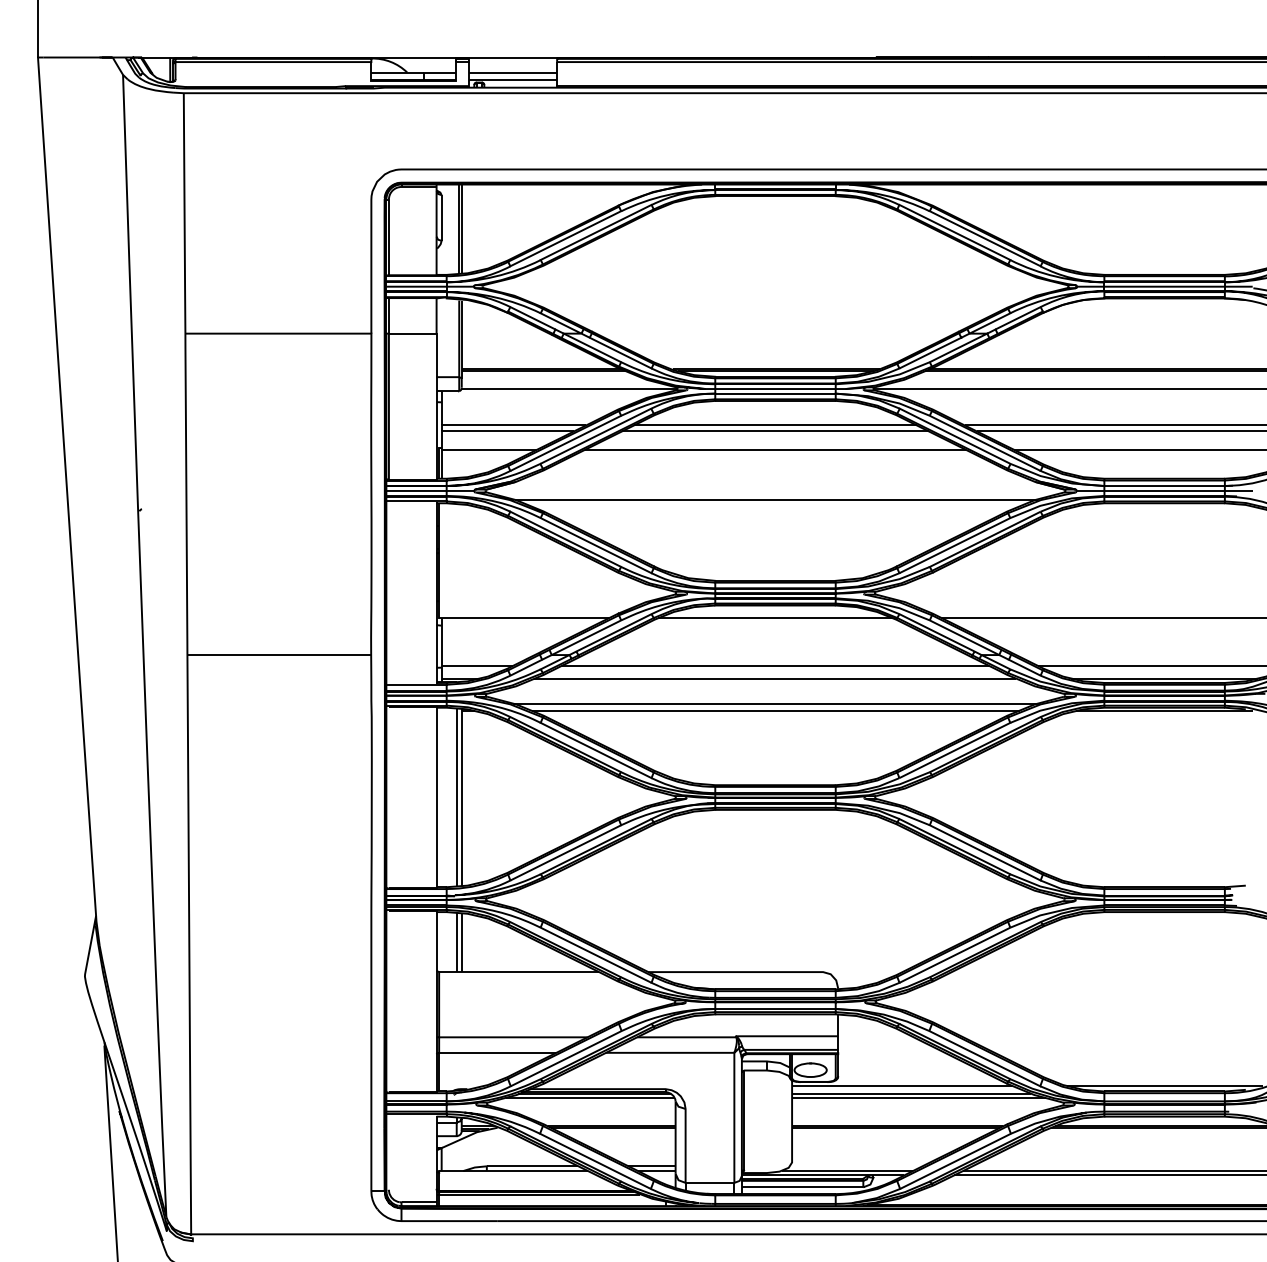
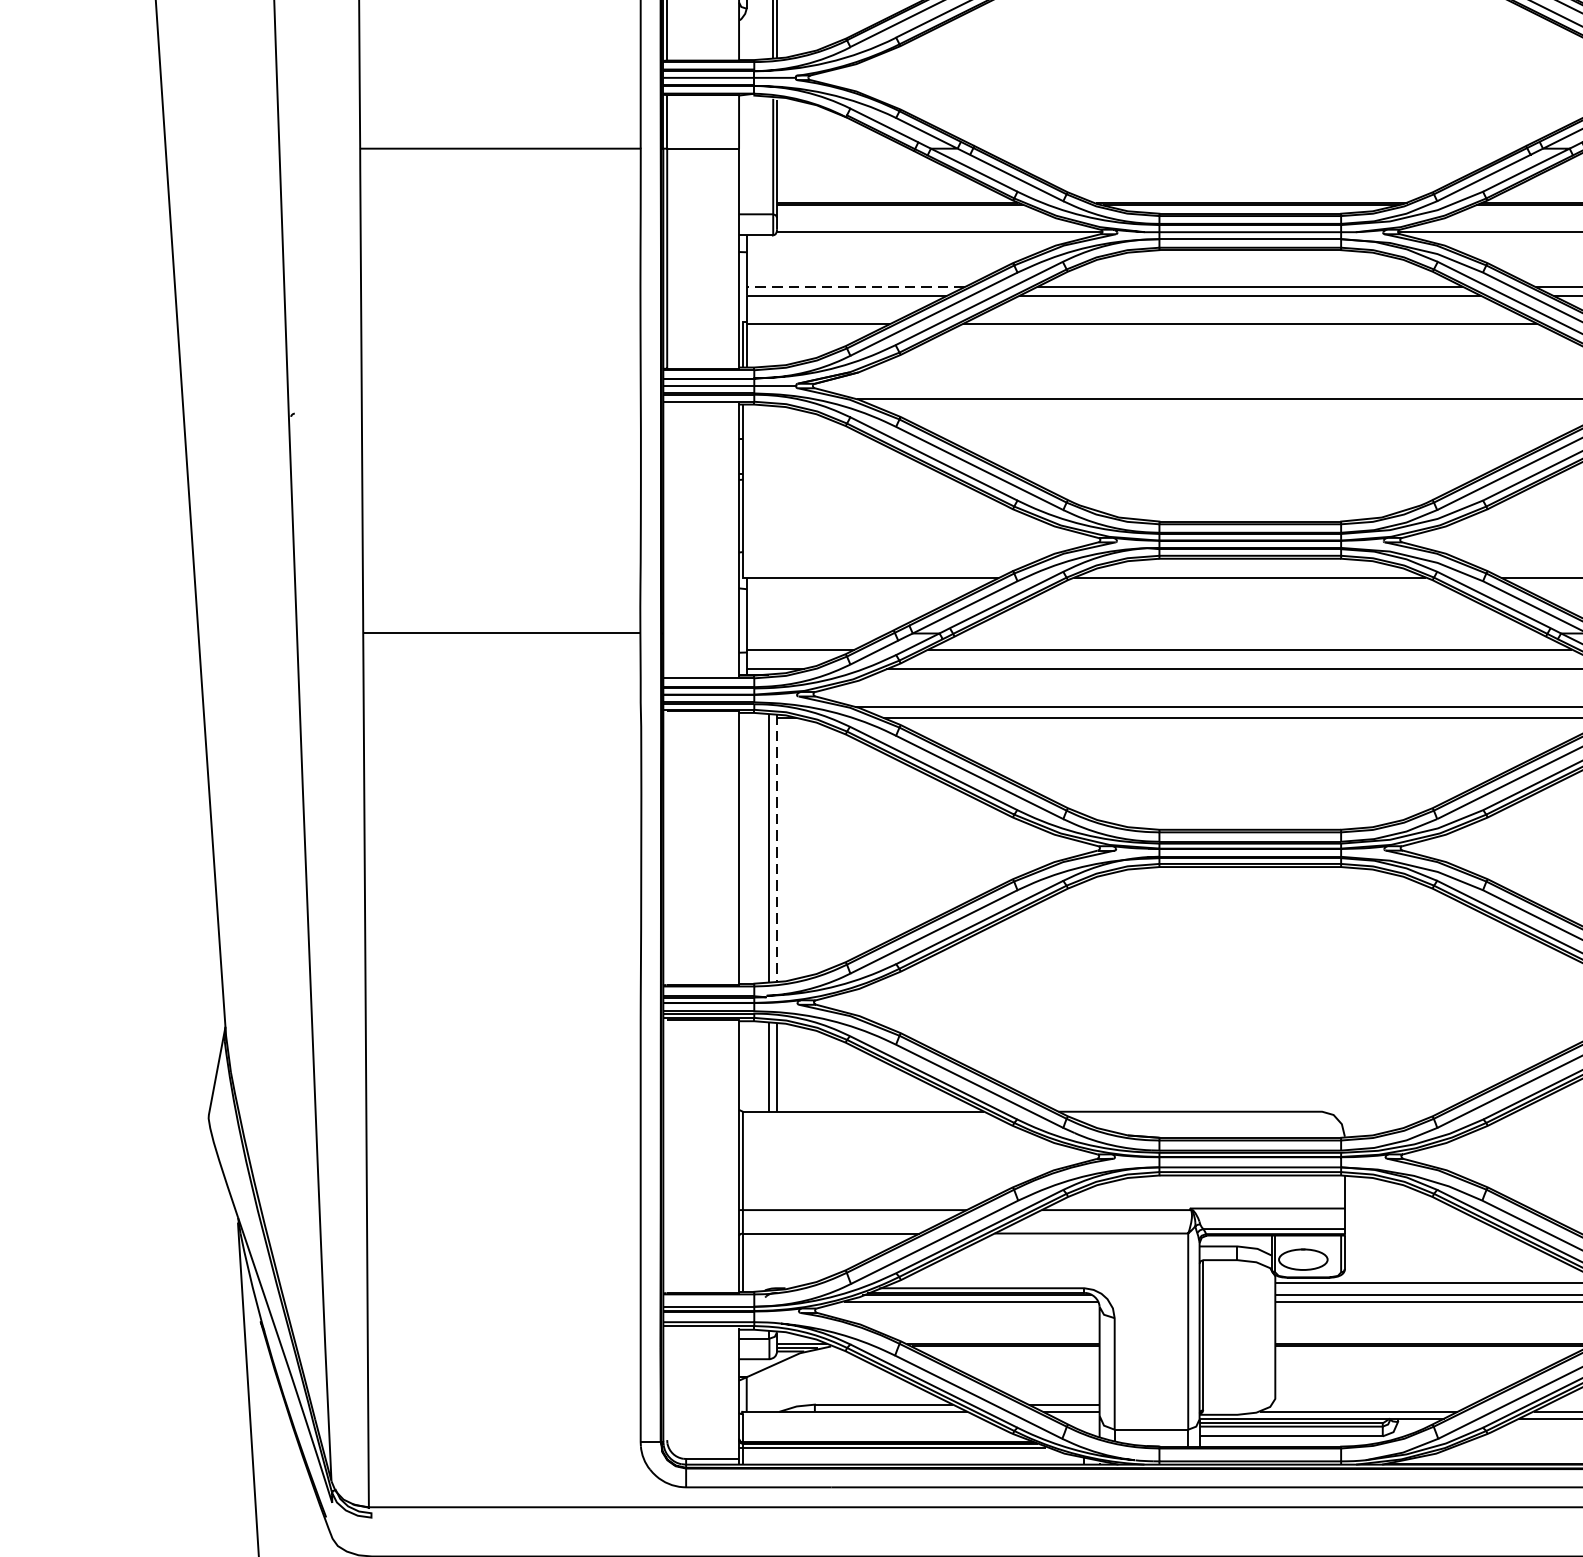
line: (510, 425) -> (850, 287), solid -> dashed
line: (461, 797) -> (776, 848), solid -> dashed

